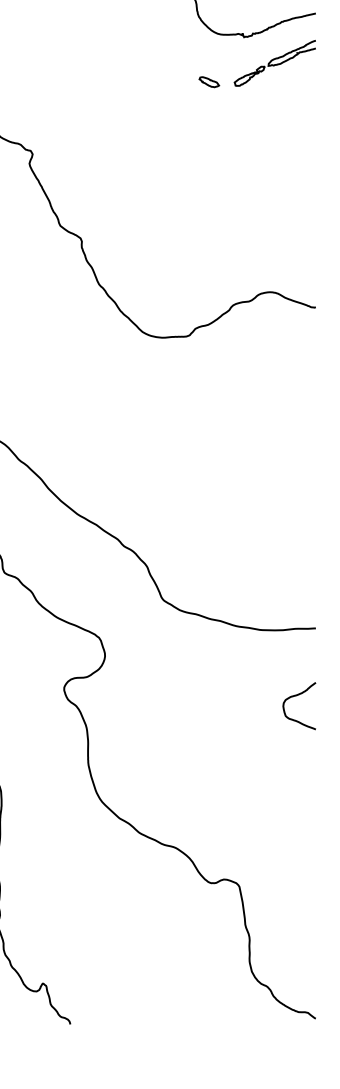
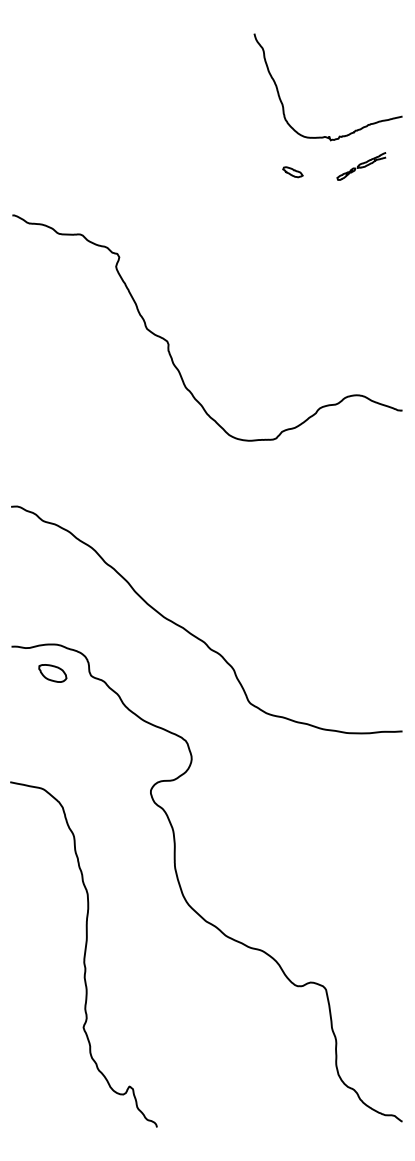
part: (274, 63) -> (361, 166), size x0.6
part: (208, 82) -> (292, 172), moved
curve: (296, 696) -> (383, 799), removed

